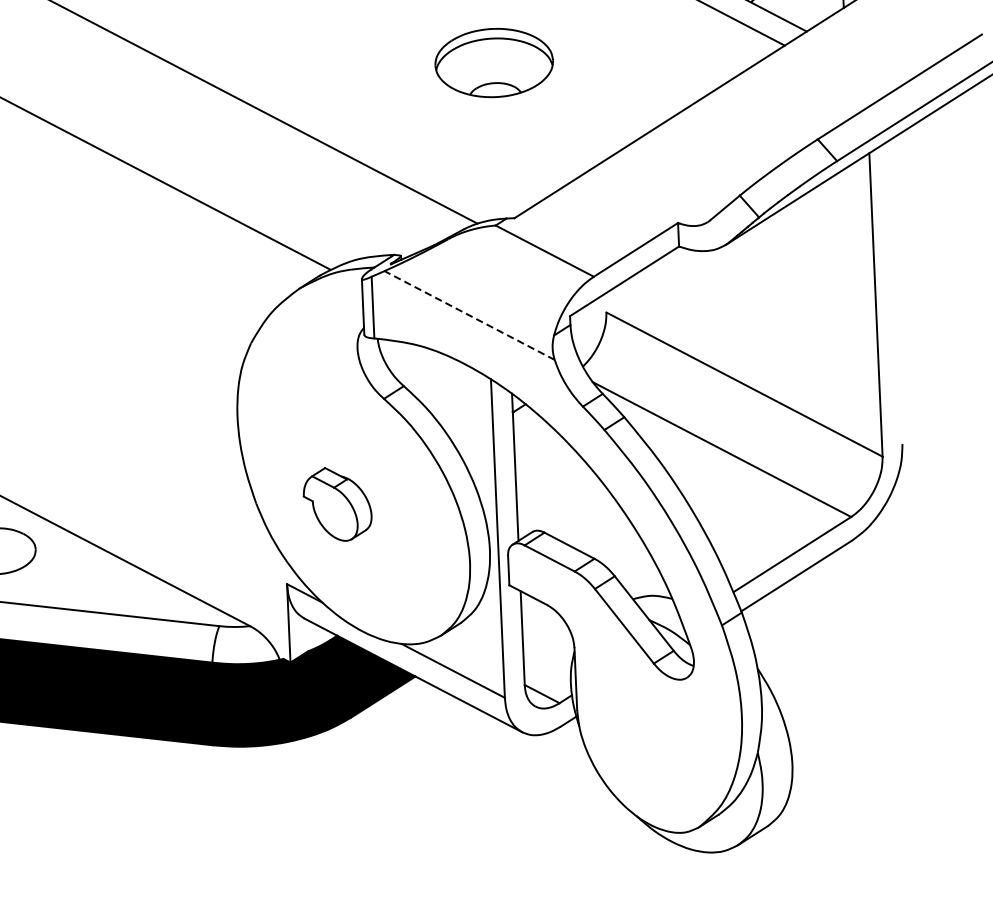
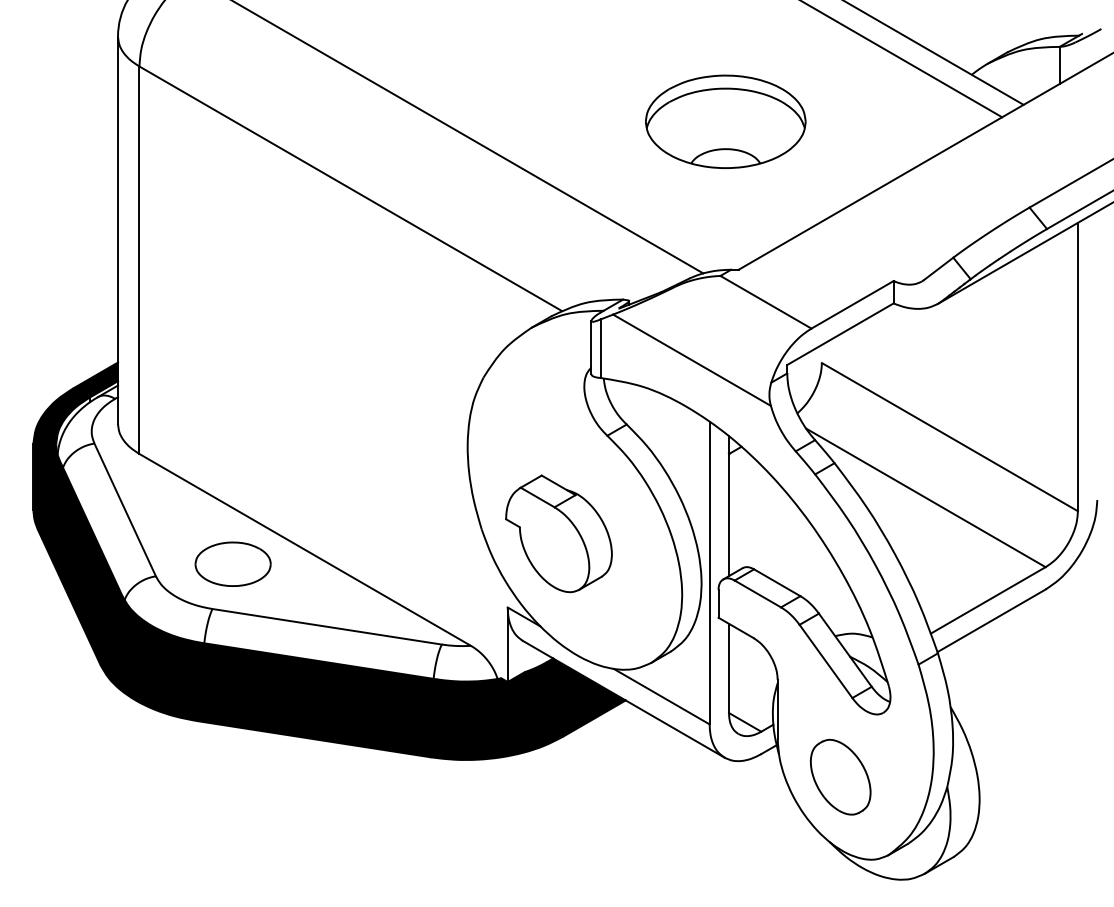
part: (493, 62) -> (725, 121), size x1.43
line: (469, 315) -> (691, 360), dashed -> solid
part: (337, 503) -> (558, 533), size x1.67
part: (644, 746) -> (840, 776), added

